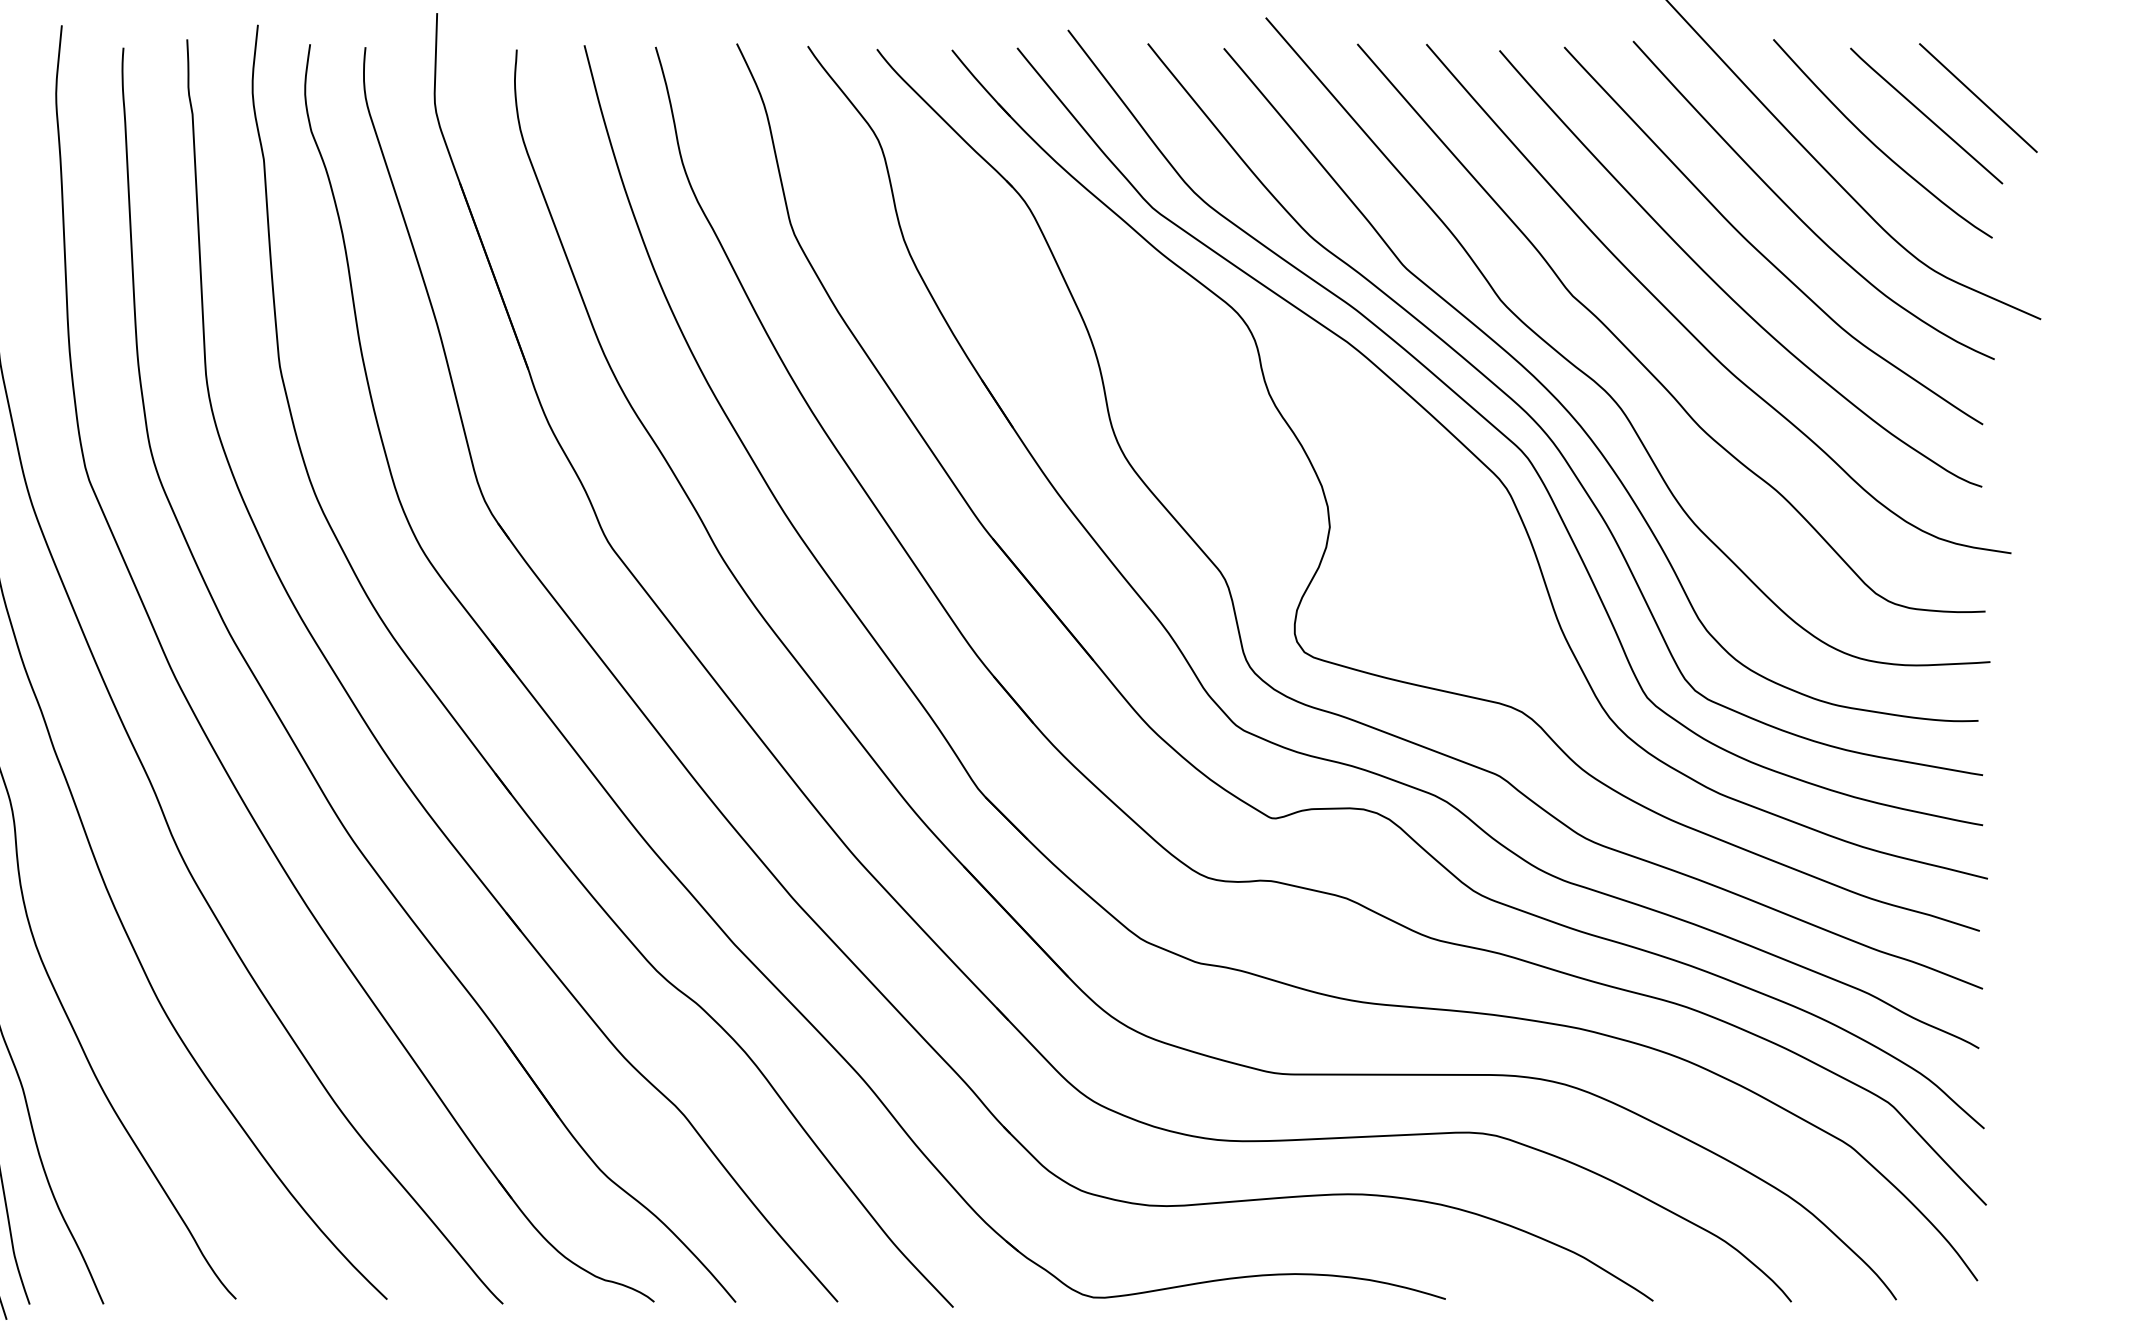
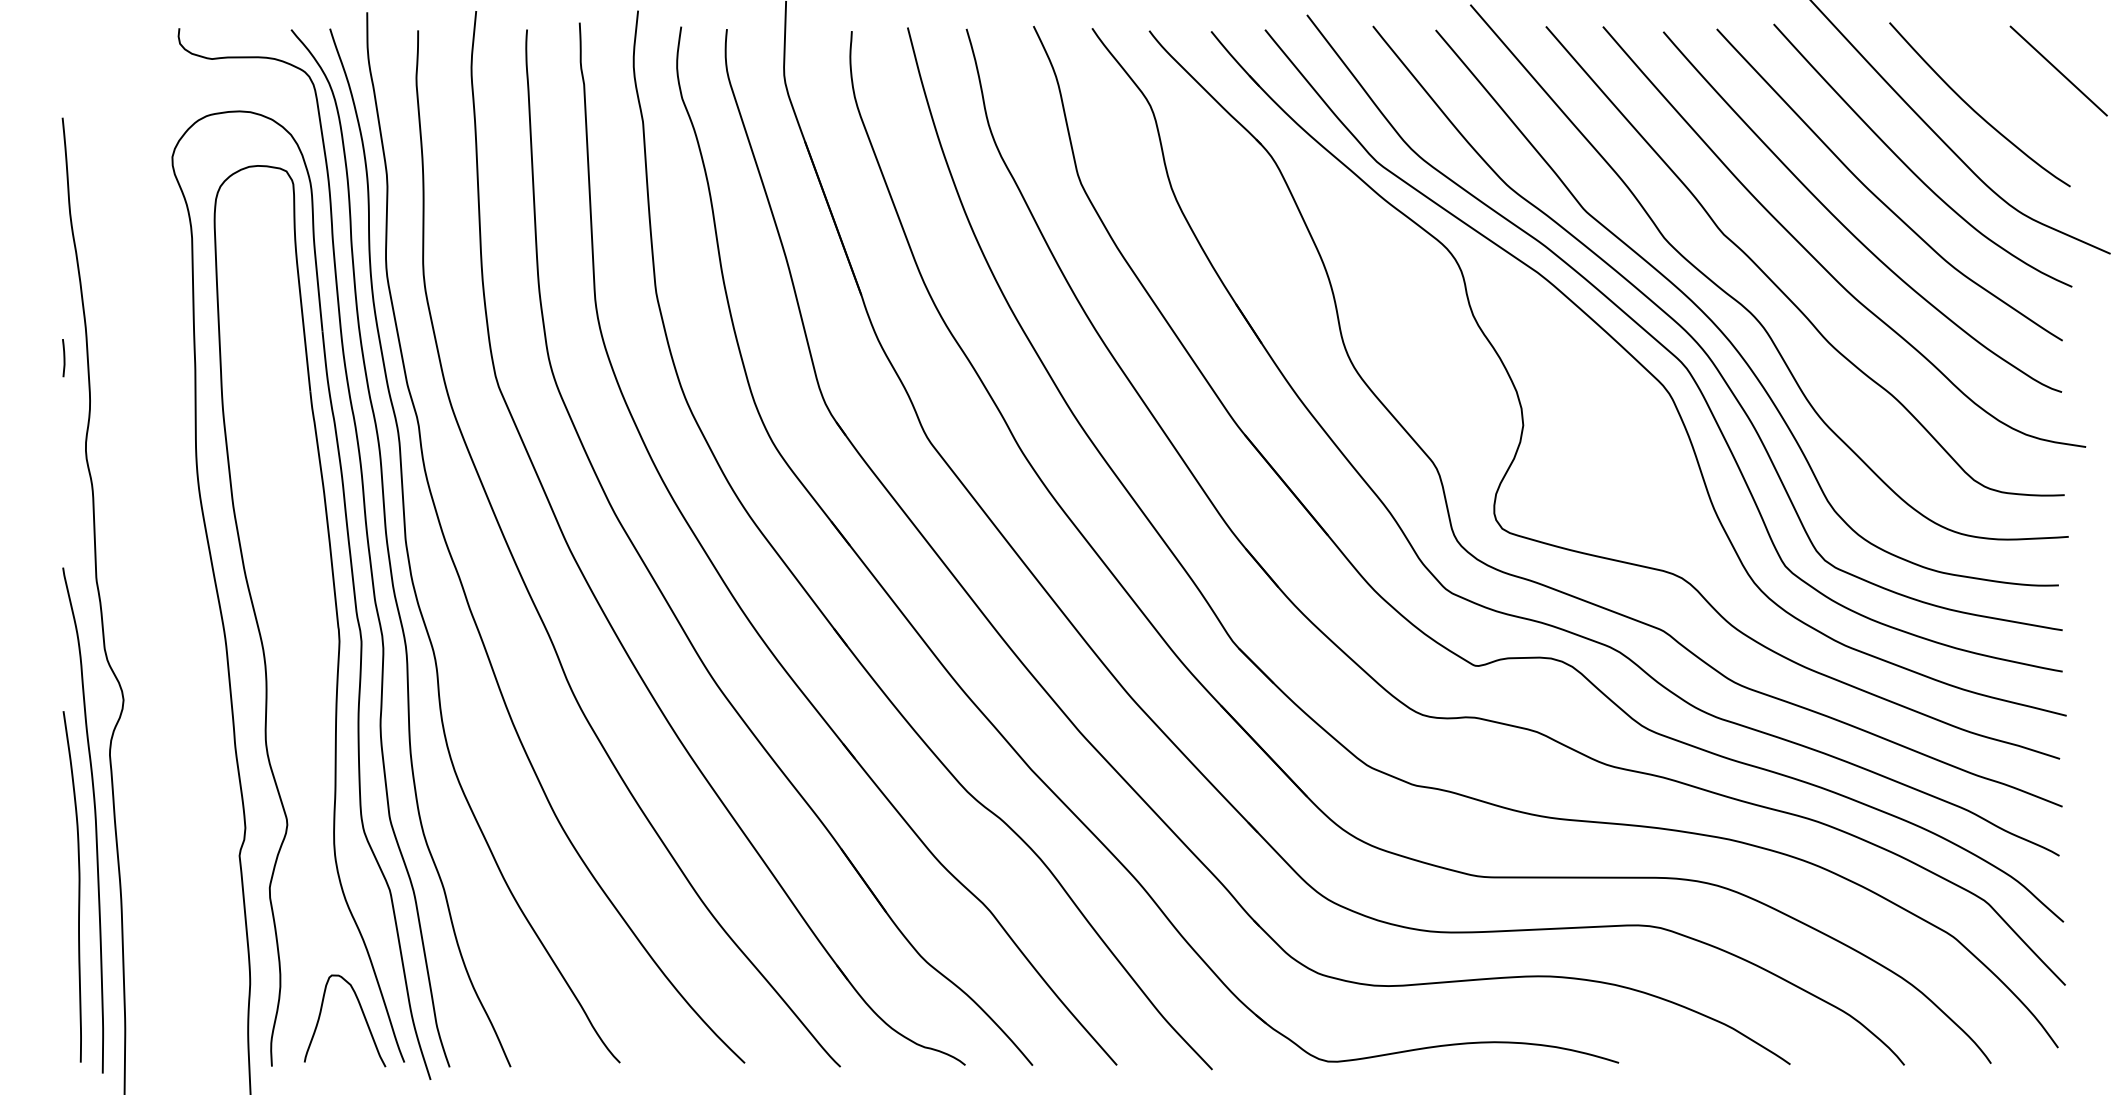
line: (1925, 115) -> (2015, 85), removed

